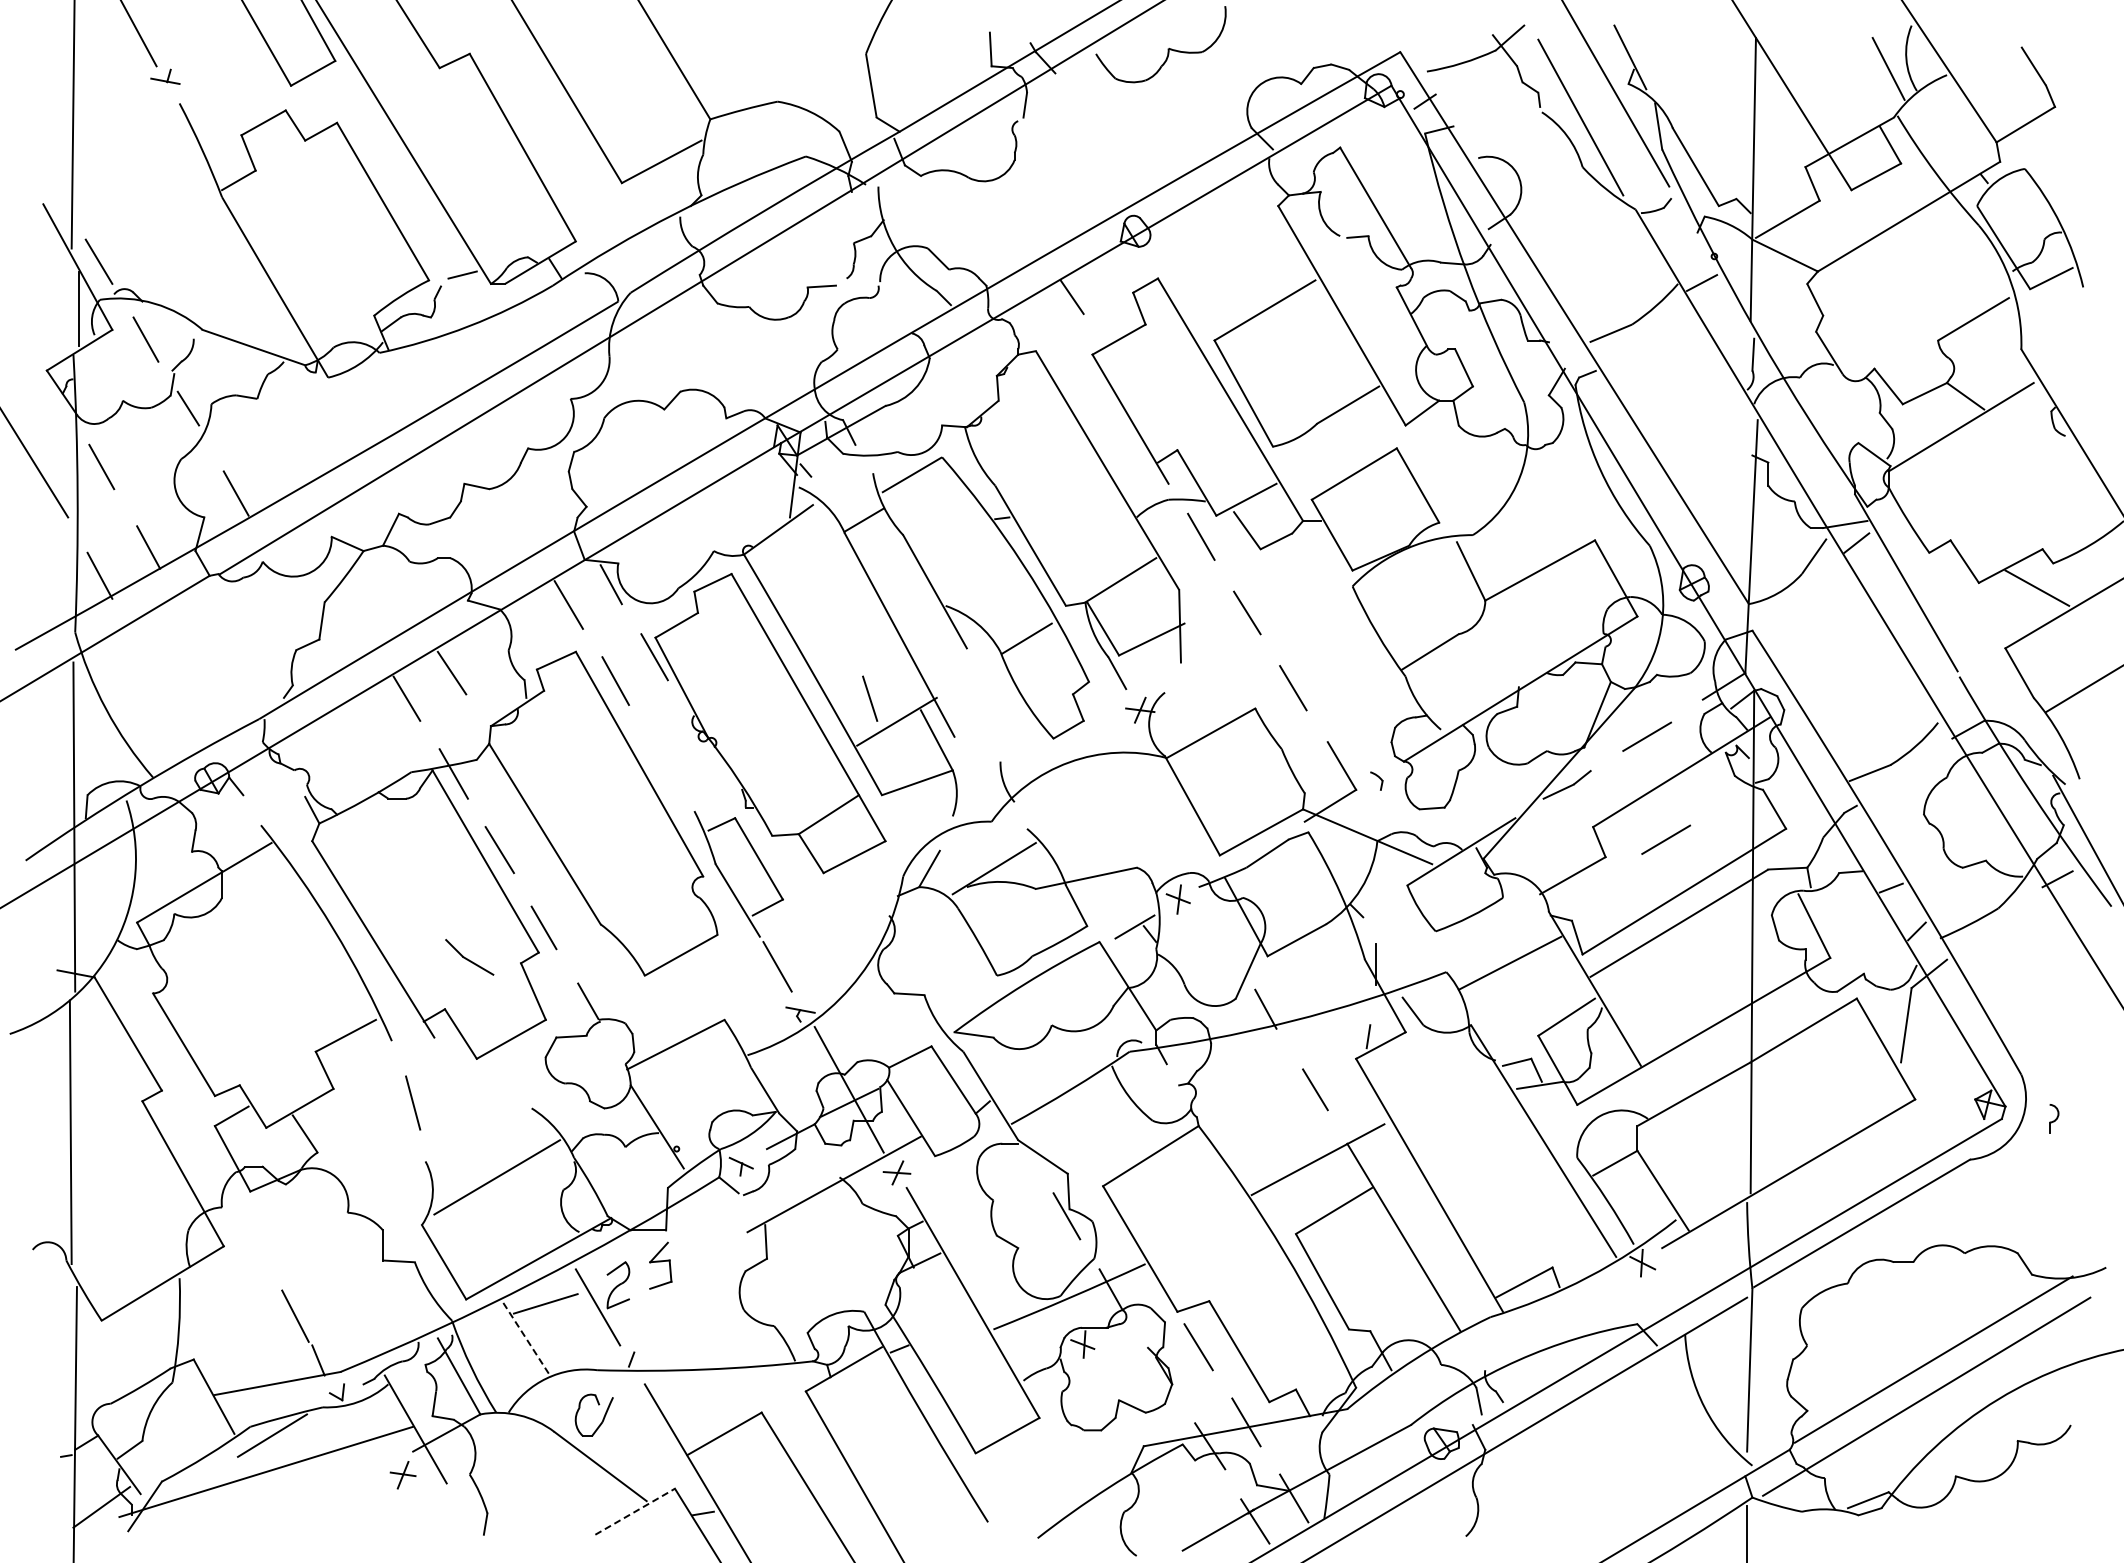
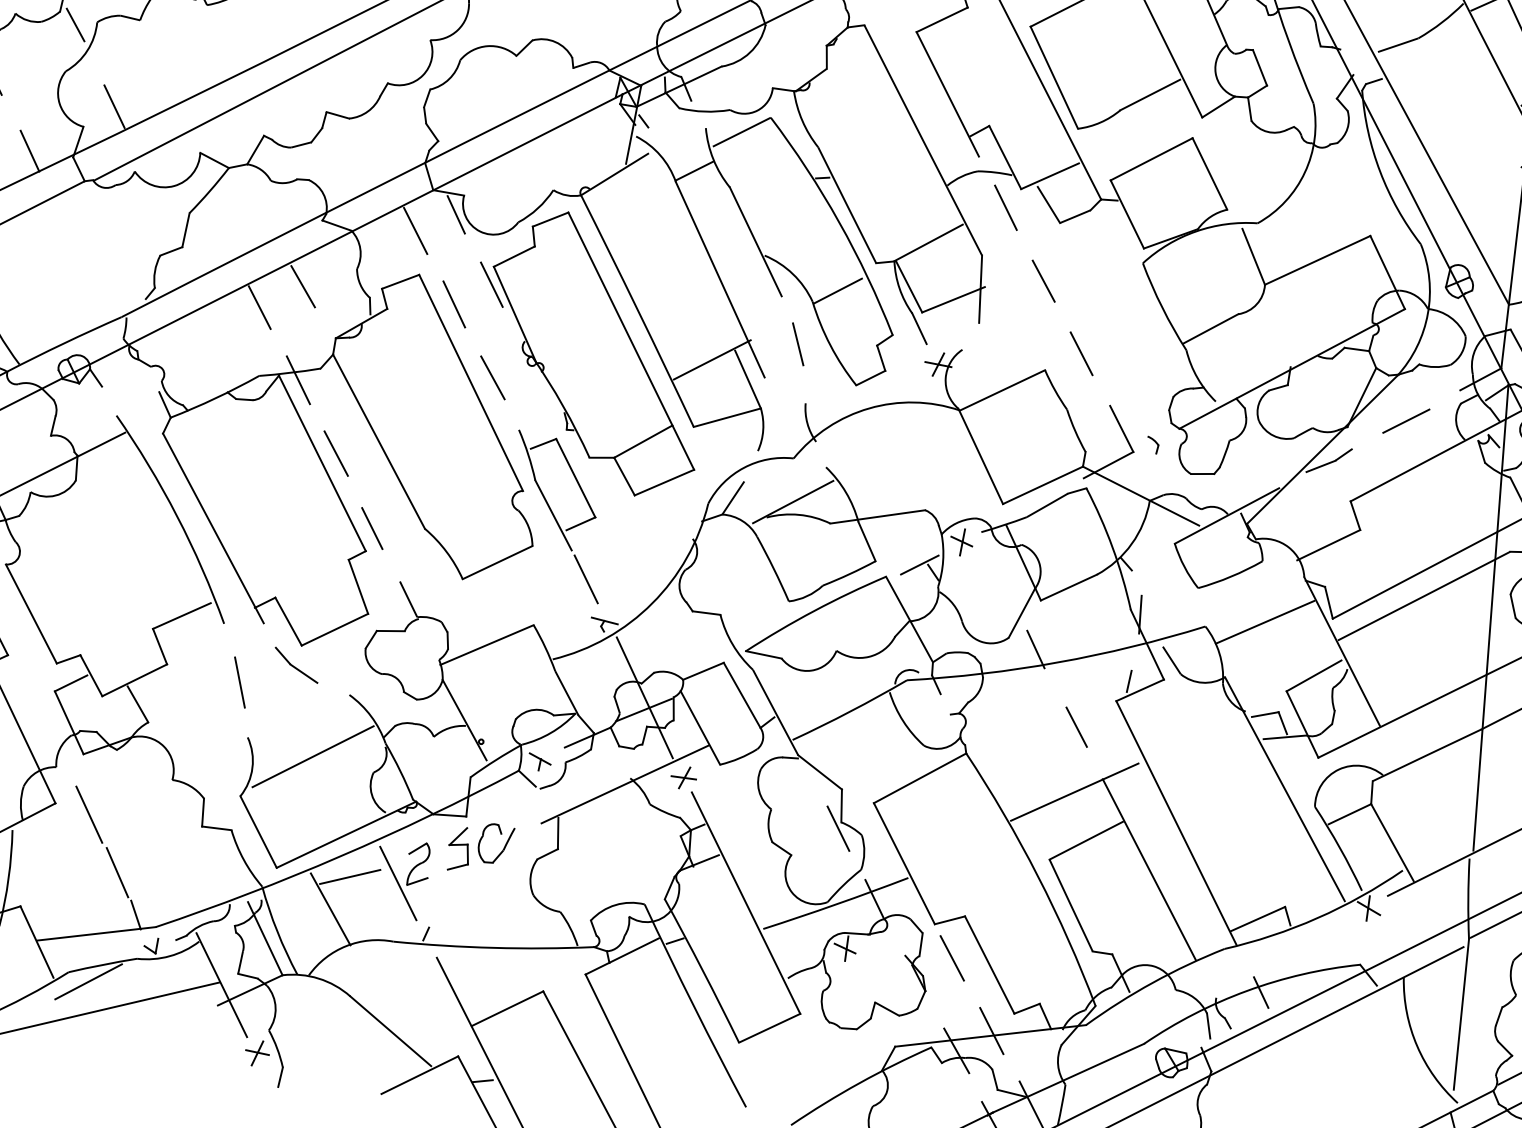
line: (870, 698) -> (798, 344), moved
line: (662, 757) -> (492, 378), added
line: (1665, 839) -> (1416, 517), removed
part: (469, 957) -> (296, 665), moved
line: (260, 1255) -> (88, 814), added
line: (527, 1340) -> (330, 909), dashed -> solid
line: (1532, 1361) -> (1260, 992), added
part: (603, 1416) -> (504, 845), moved
part: (402, 1475) -> (256, 1053), moved
line: (635, 1511) -> (420, 1075), dashed -> solid

